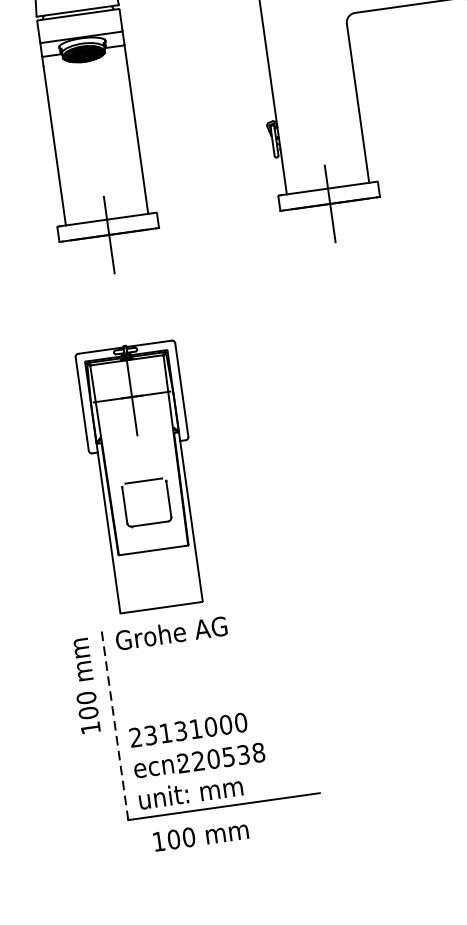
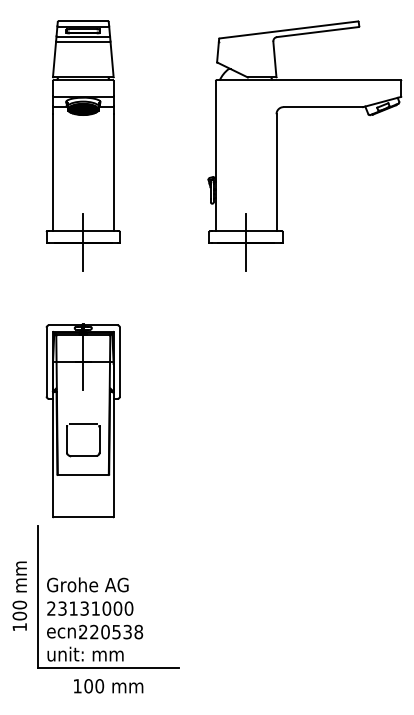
text: (170, 632) -> (87, 584), moved
text: (84, 685) -> (19, 595), moved
line: (114, 723) -> (37, 596), dashed -> solid
text: (200, 836) -> (108, 686), moved

